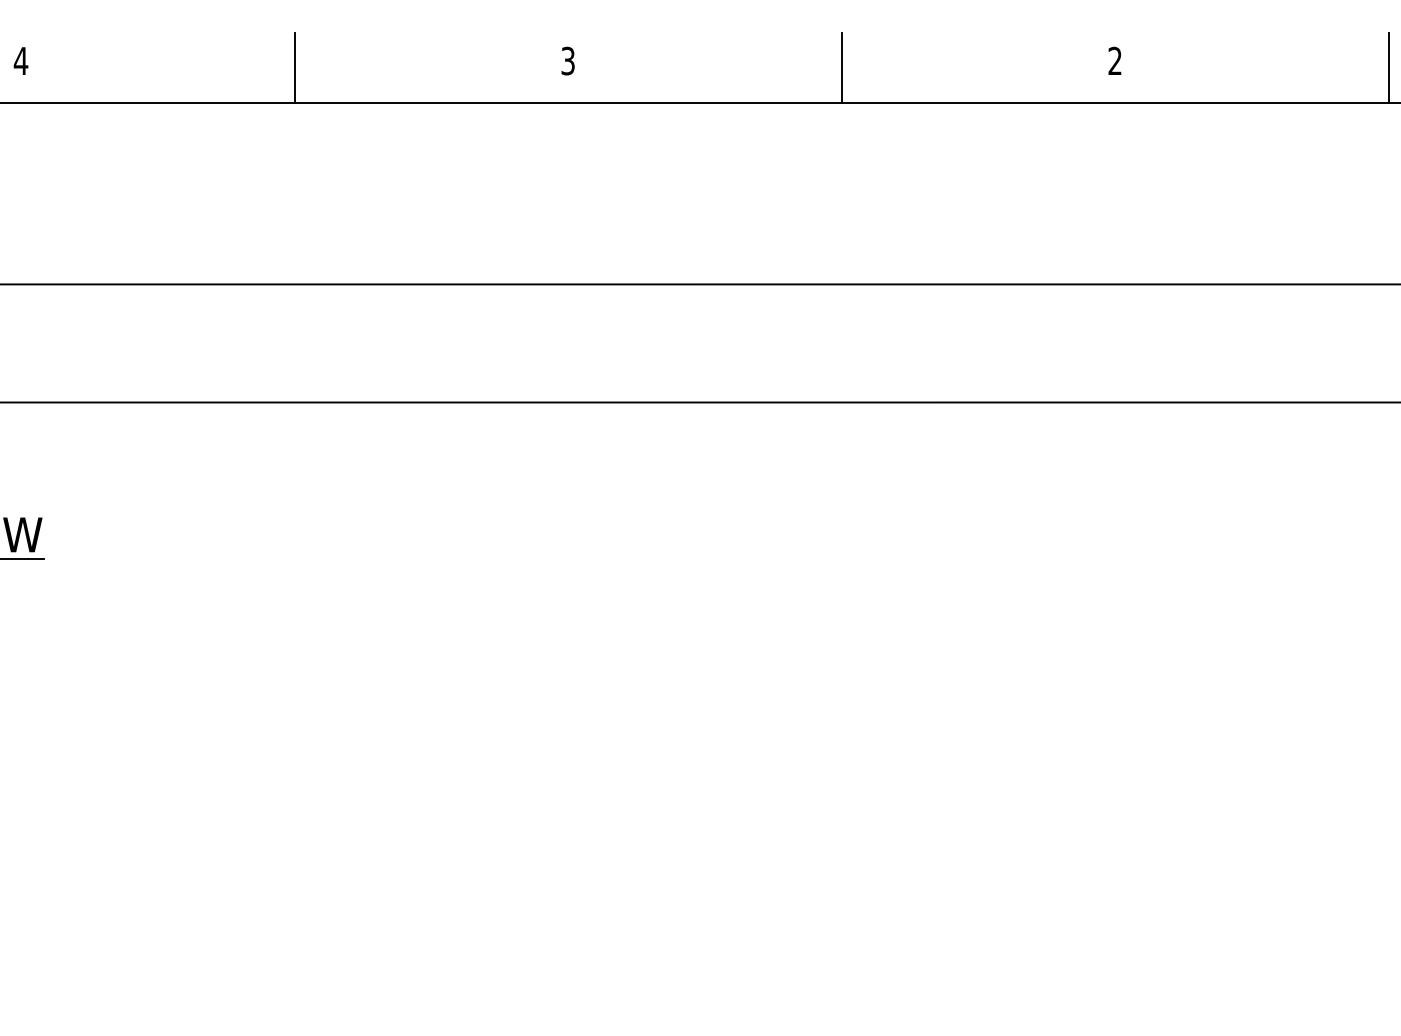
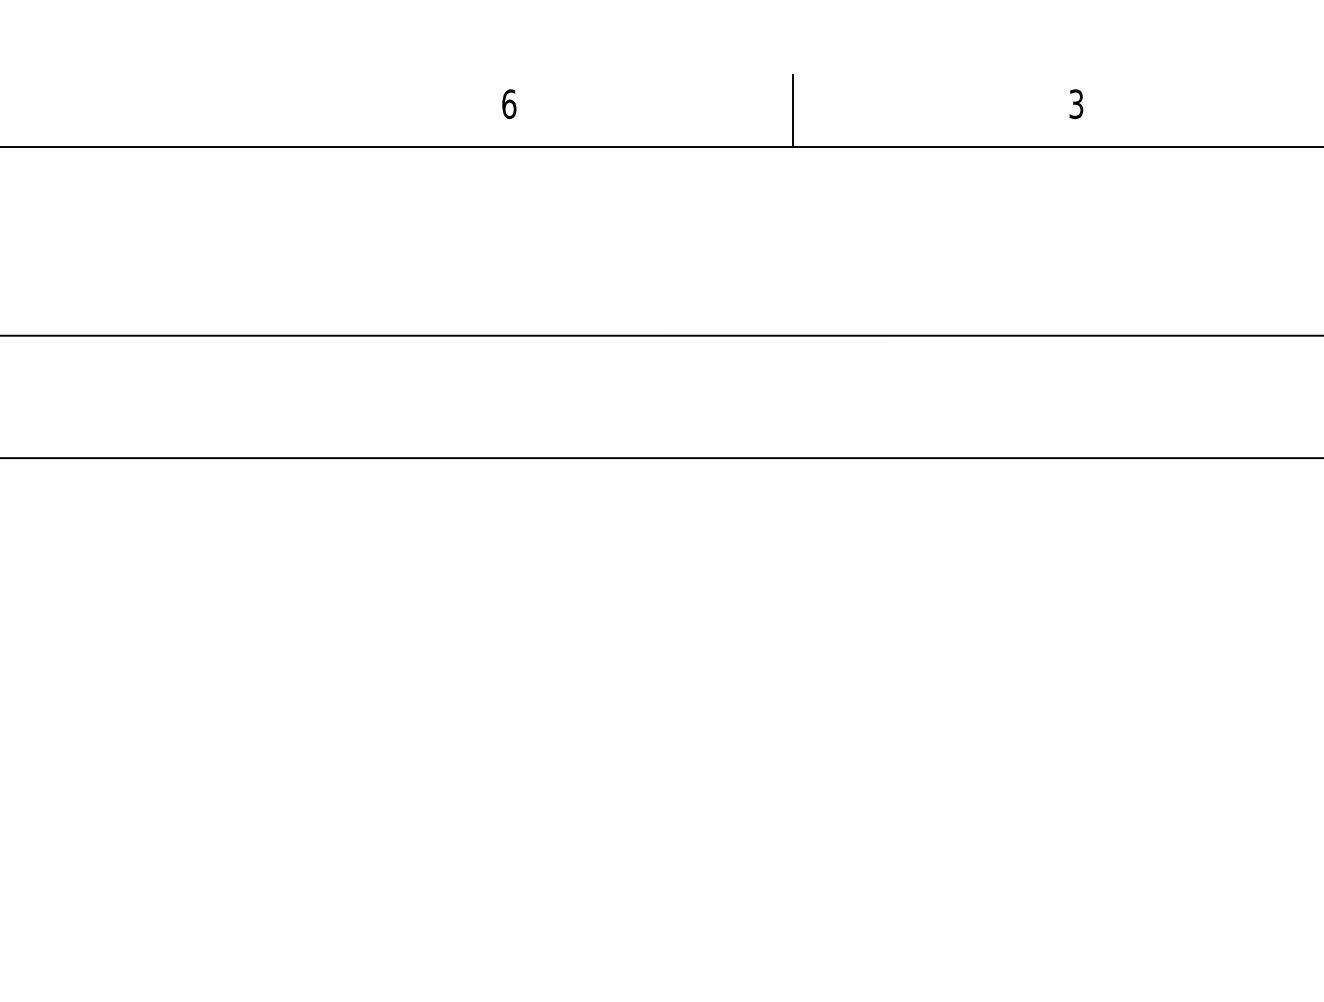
text: (568, 60) -> (509, 103), 3 -> 6
text: (1114, 61) -> (1075, 104), 2 -> 3
line: (294, 67) -> (225, 110), removed

